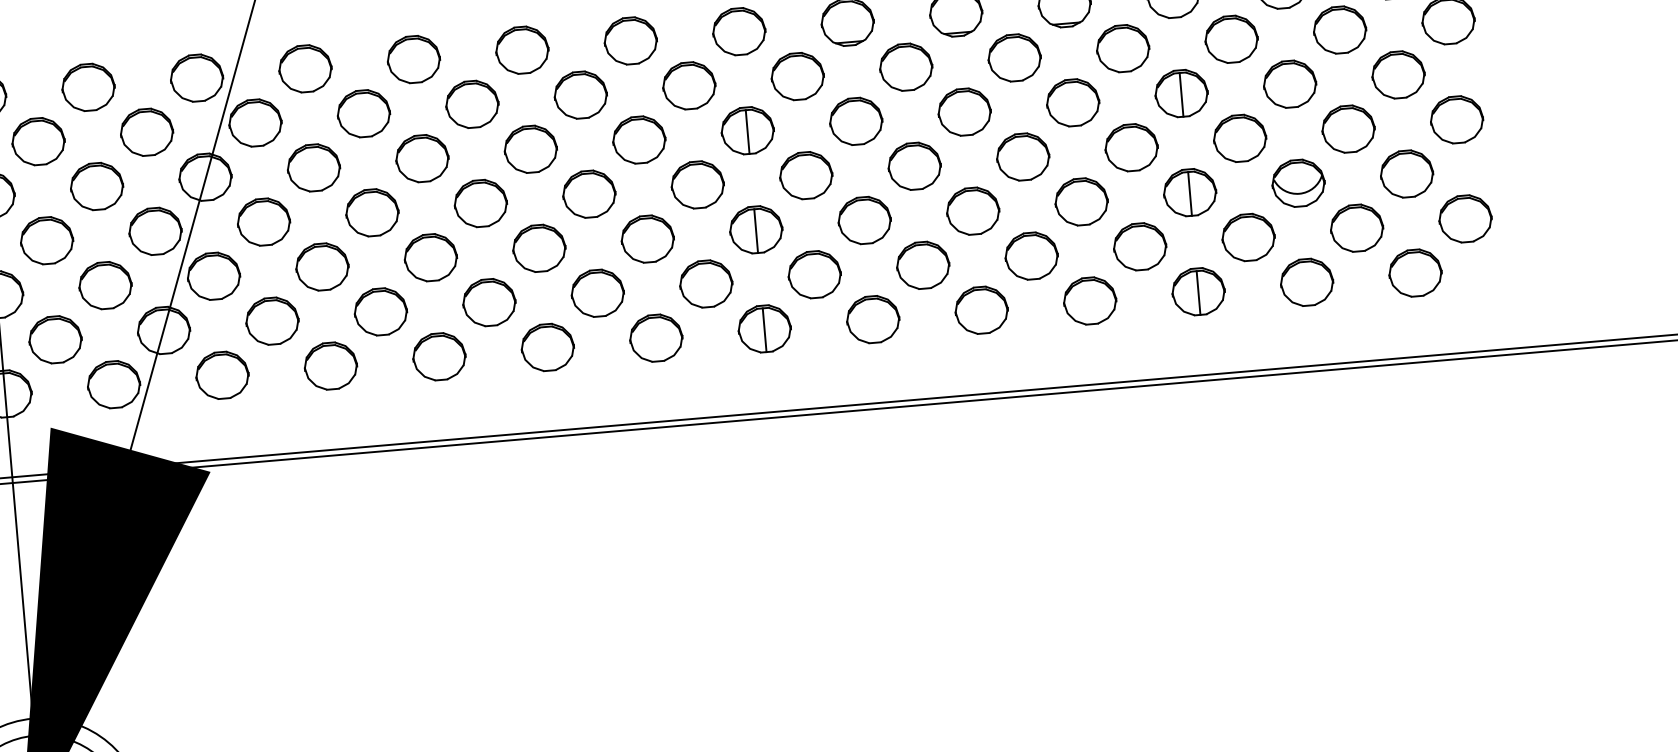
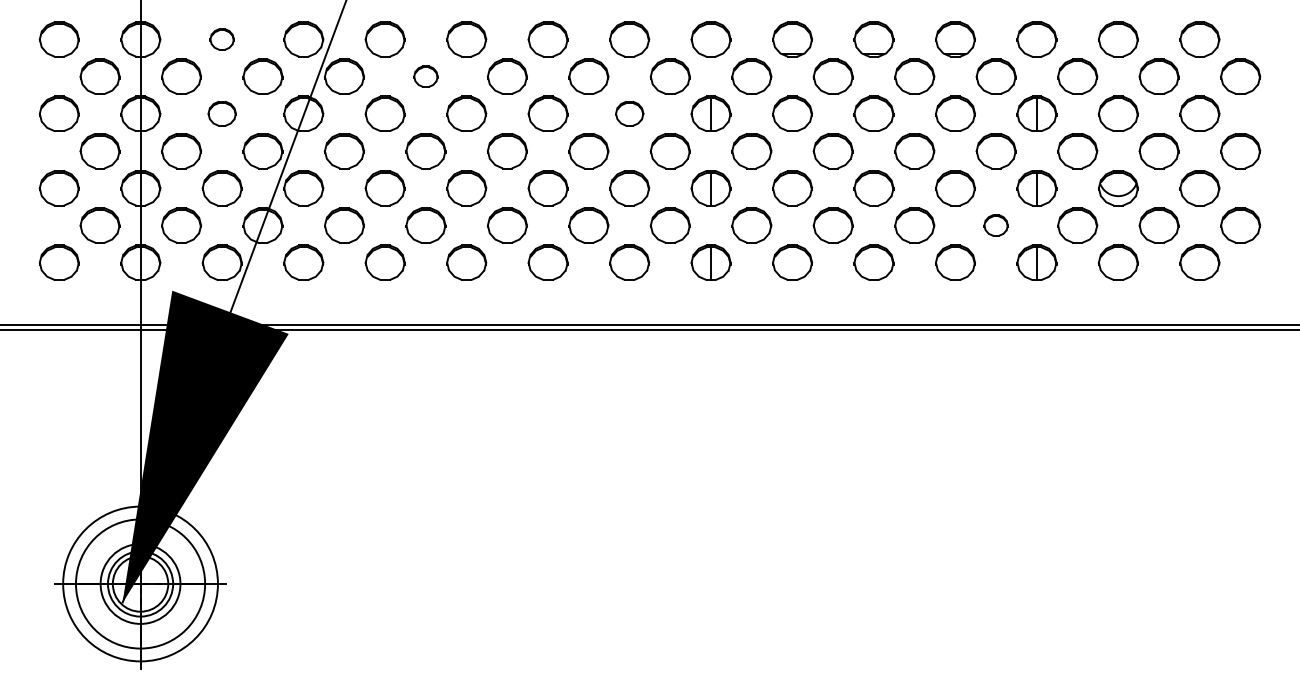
part: (87, 87) -> (221, 39), size x0.6
part: (363, 113) -> (425, 76), size x0.6
part: (639, 139) -> (629, 113), size x0.7
part: (95, 186) -> (221, 113), size x0.7
part: (1139, 246) -> (995, 225), size x0.6

